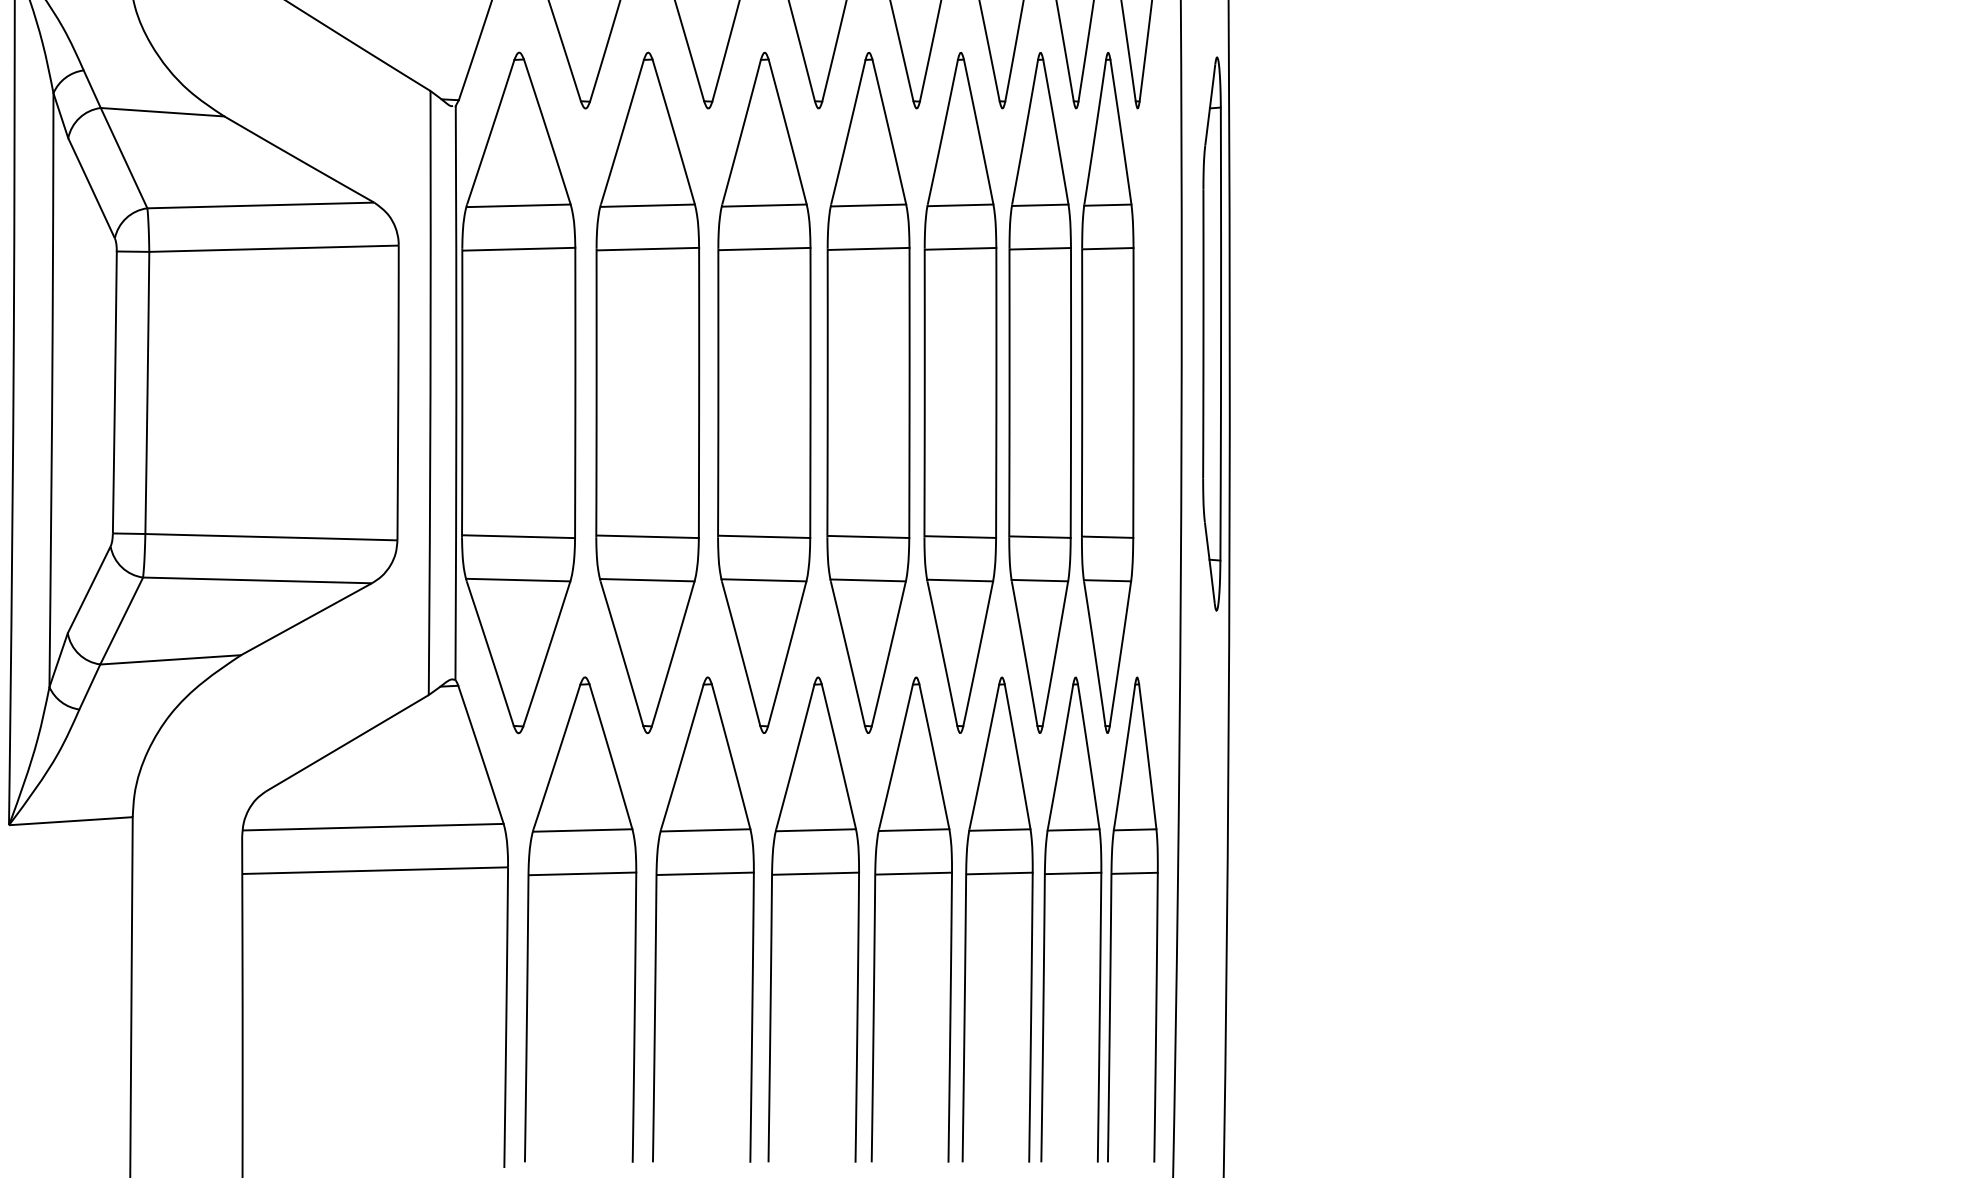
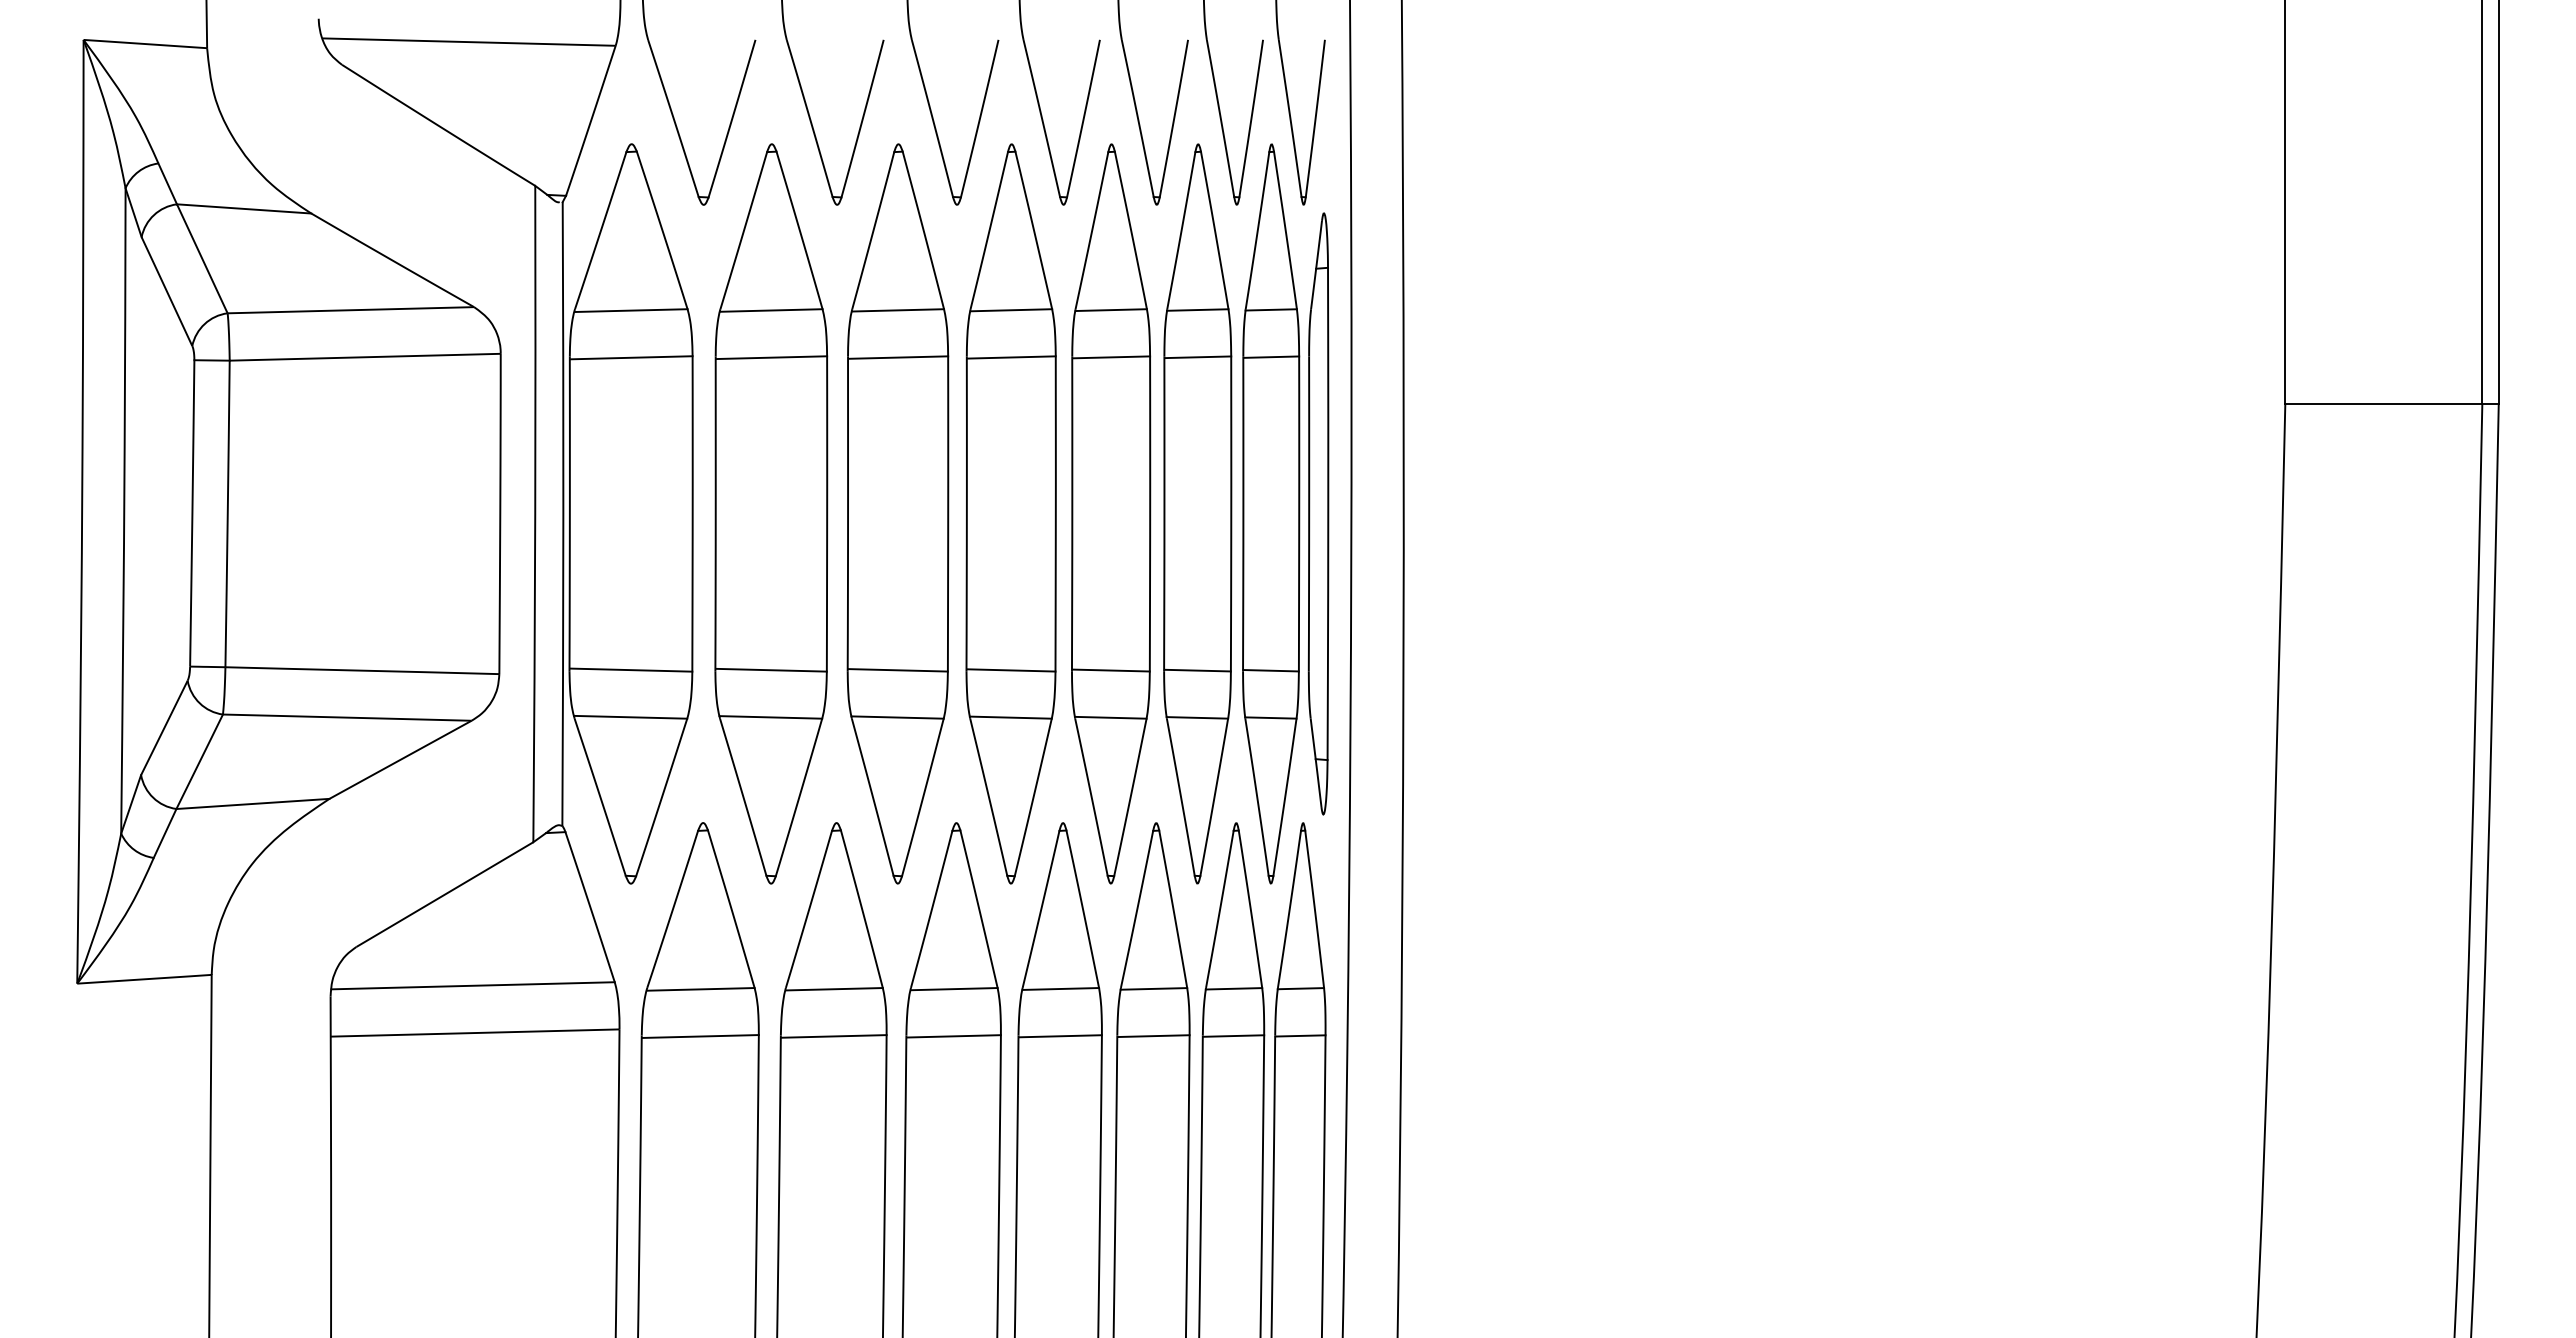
part: (1212, 333) -> (1318, 513), moved

